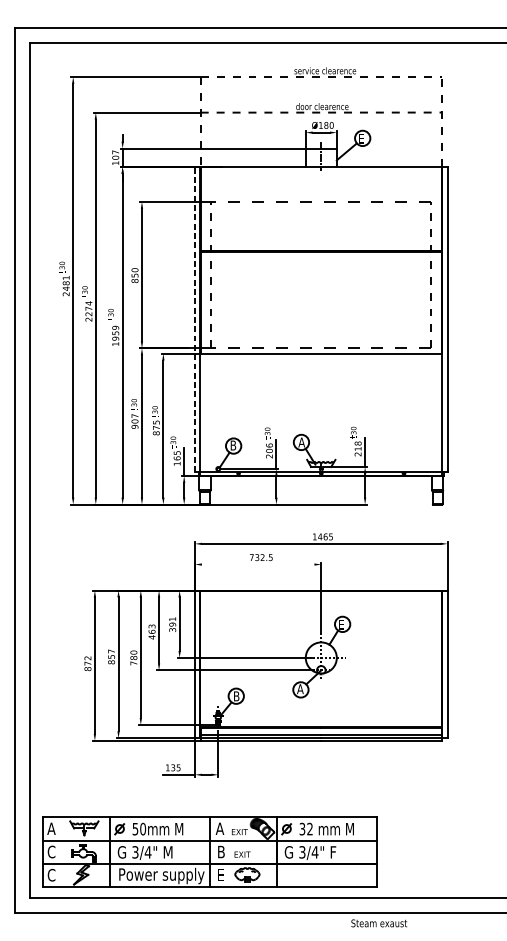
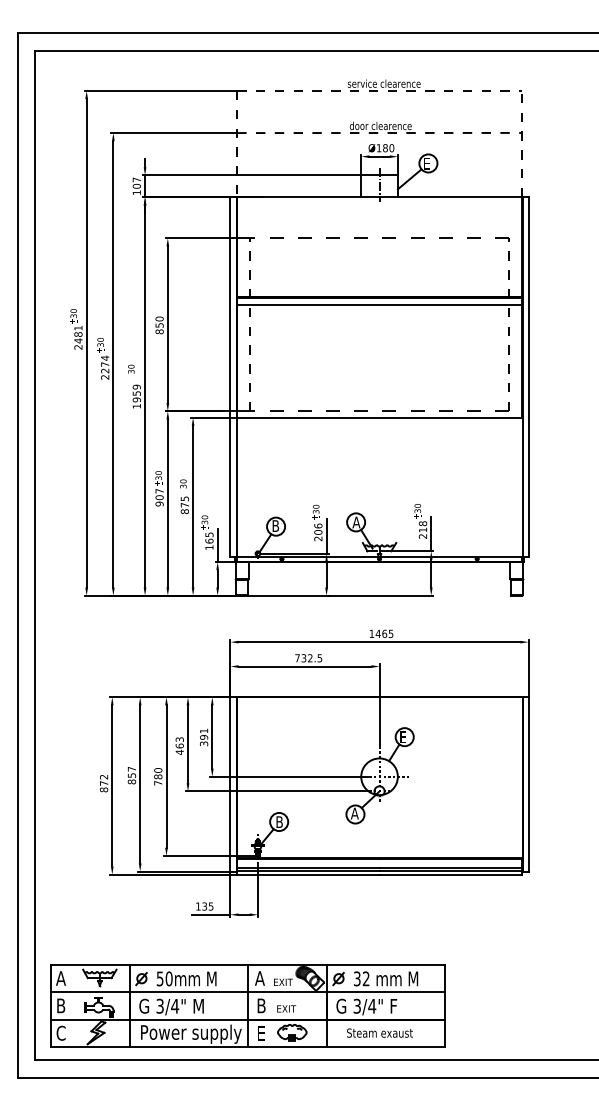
line: (321, 258) -> (379, 305), added
line: (195, 319) -> (230, 377), dashed -> solid
line: (257, 564) -> (304, 666), added
text: (51, 851) -> (60, 1005), C -> B
text: (378, 922) -> (379, 1032), moved

